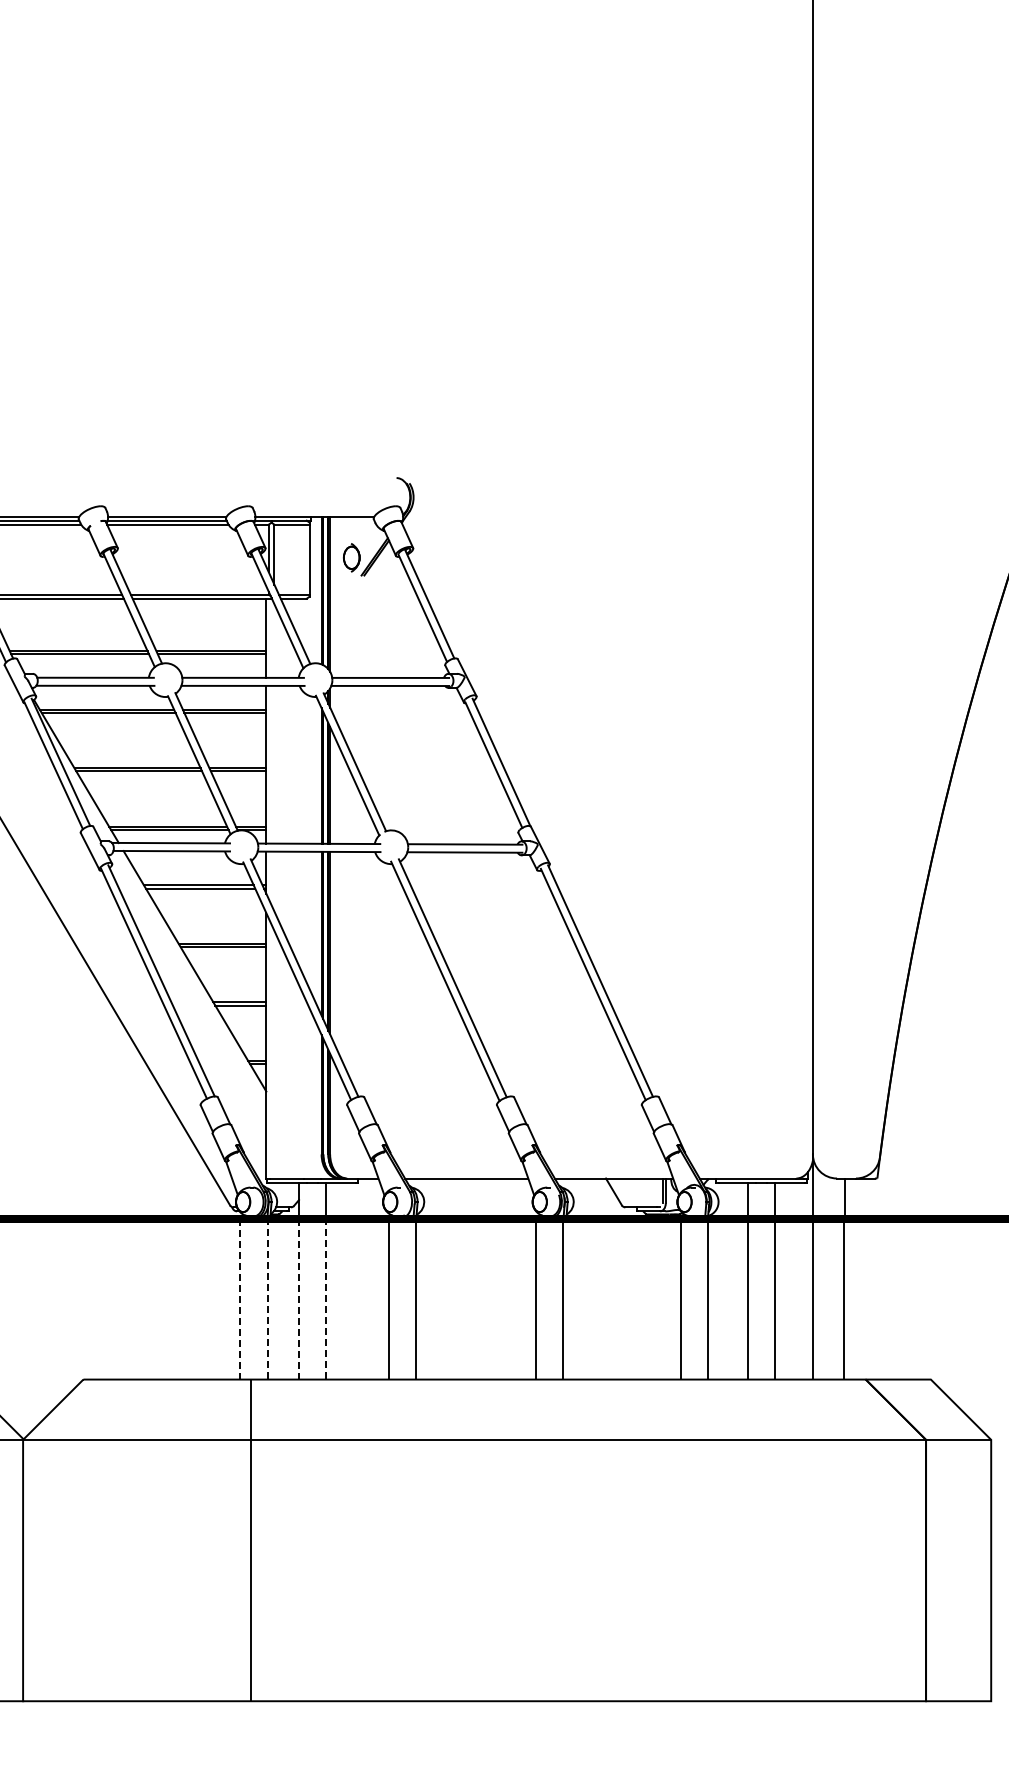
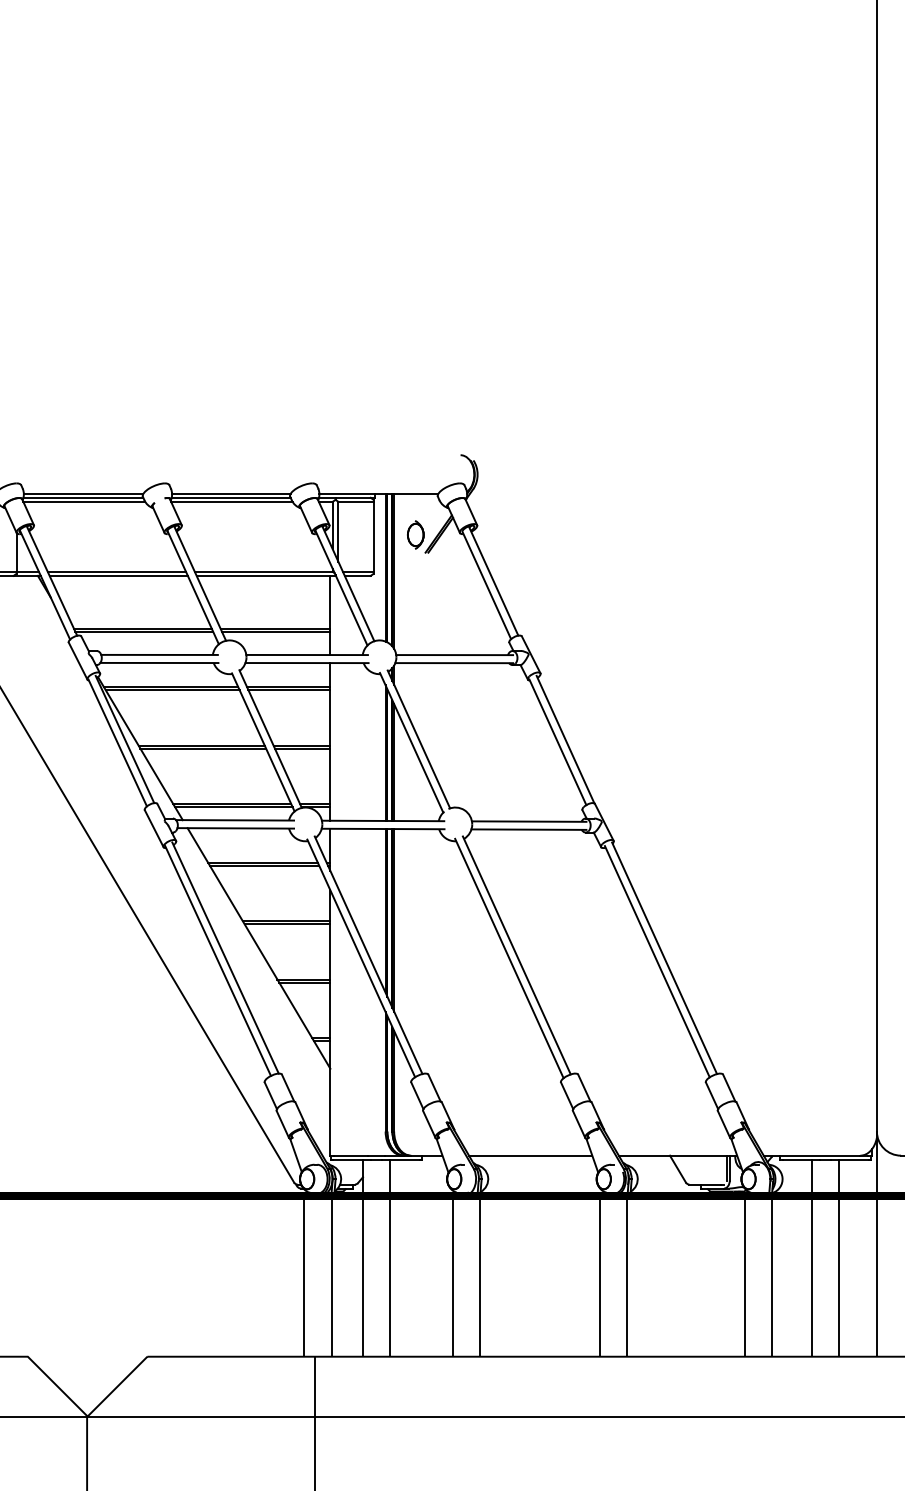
line: (254, 1218) -> (318, 1195), dashed -> solid
line: (312, 1218) -> (376, 1195), dashed -> solid

